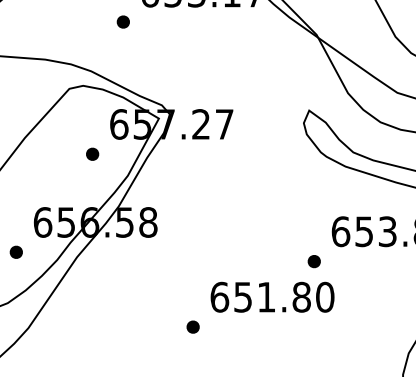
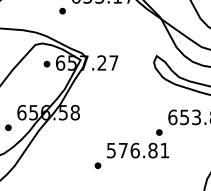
part: (91, 152) -> (46, 63), moved
text: (271, 297) -> (137, 150), 651.80 -> 576.81

